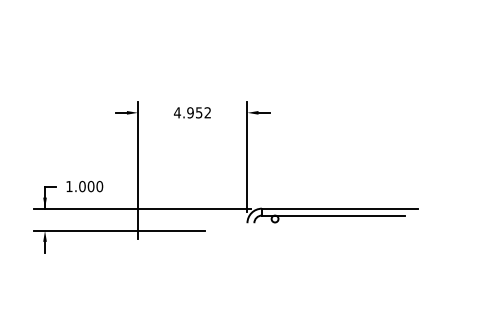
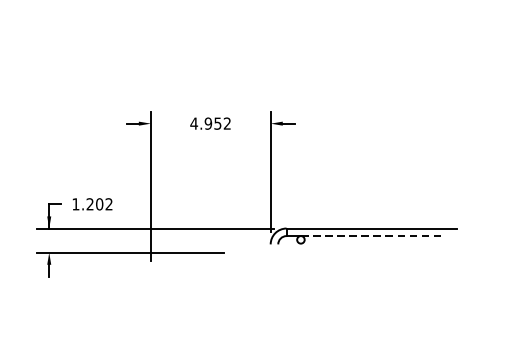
text: (91, 186) -> (100, 204), 1.000 -> 1.202
line: (340, 215) -> (372, 235), solid -> dashed

